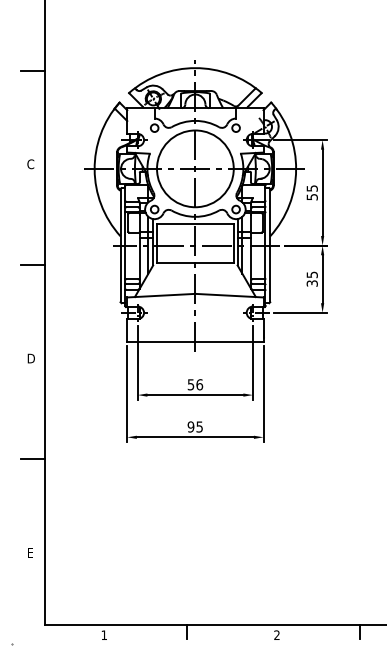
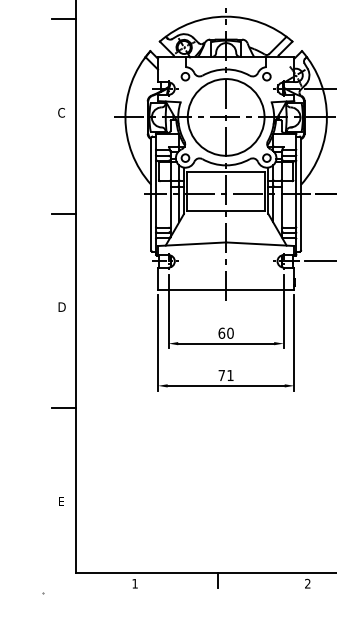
text: (195, 384) -> (226, 333), 56 -> 60
text: (194, 426) -> (225, 375), 95 -> 71

